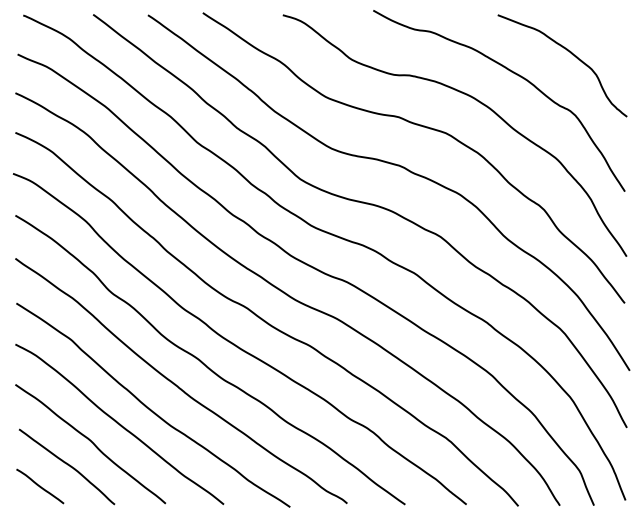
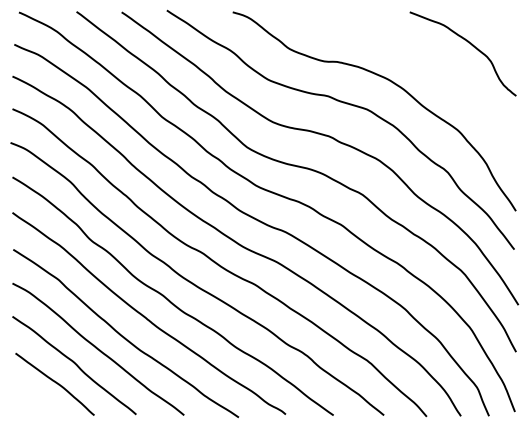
curve: (516, 75) -> (425, 61), removed
line: (40, 486) -> (33, 400), removed

